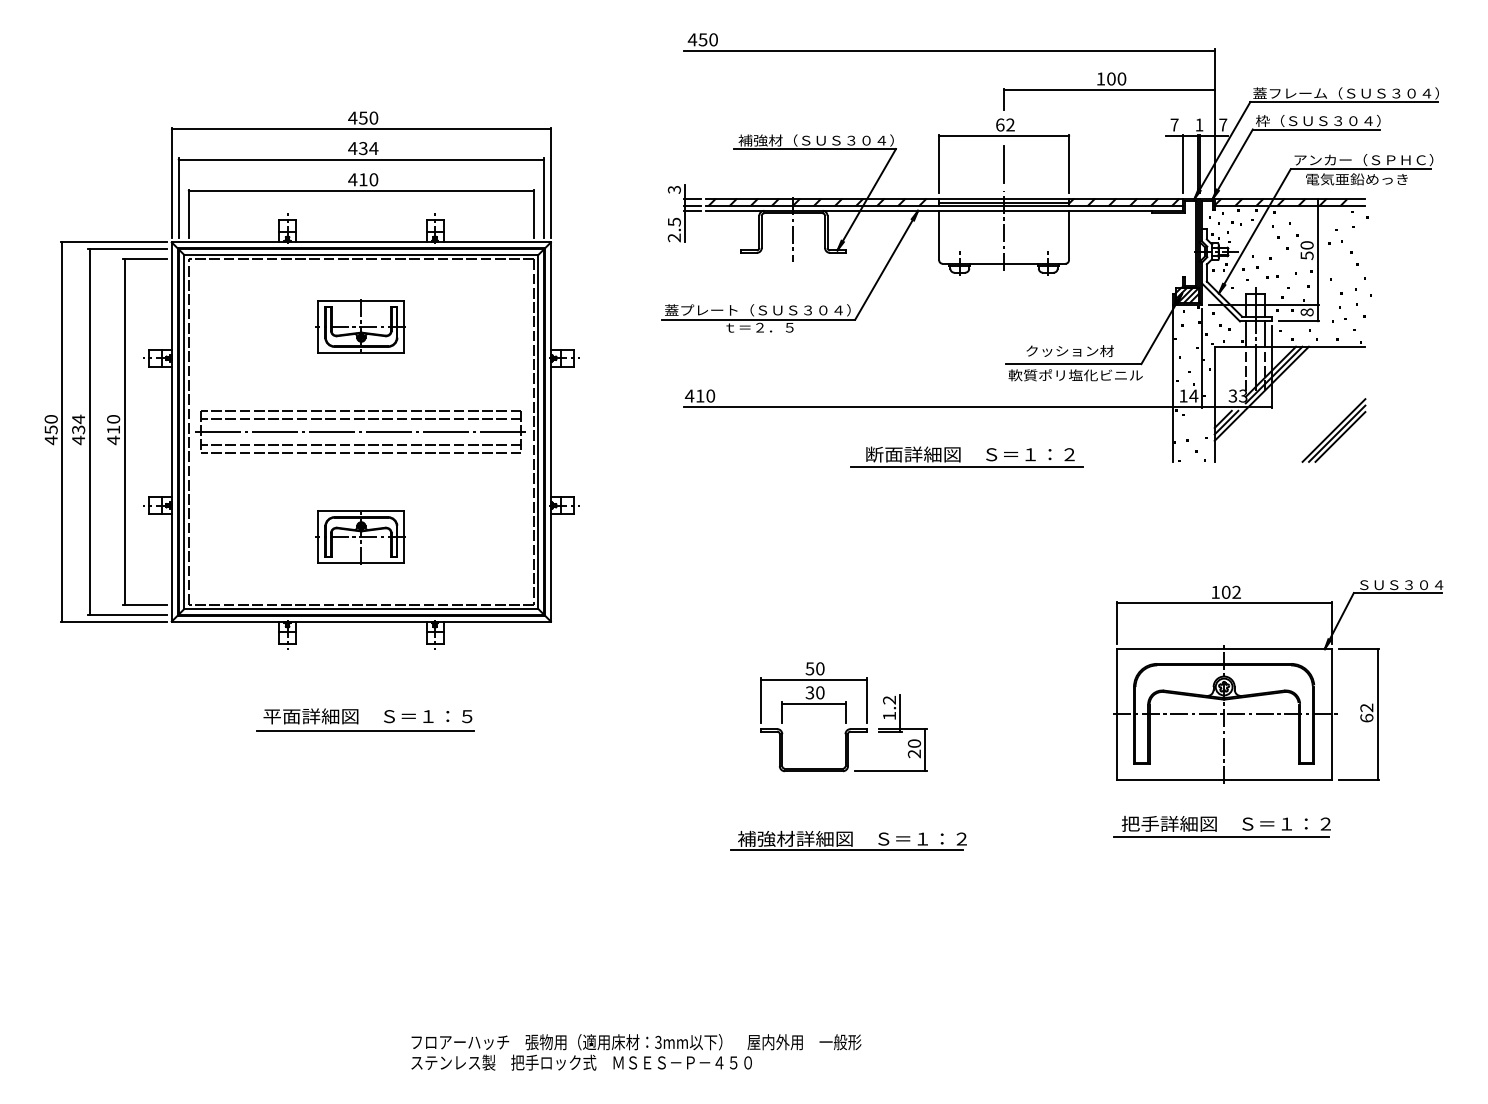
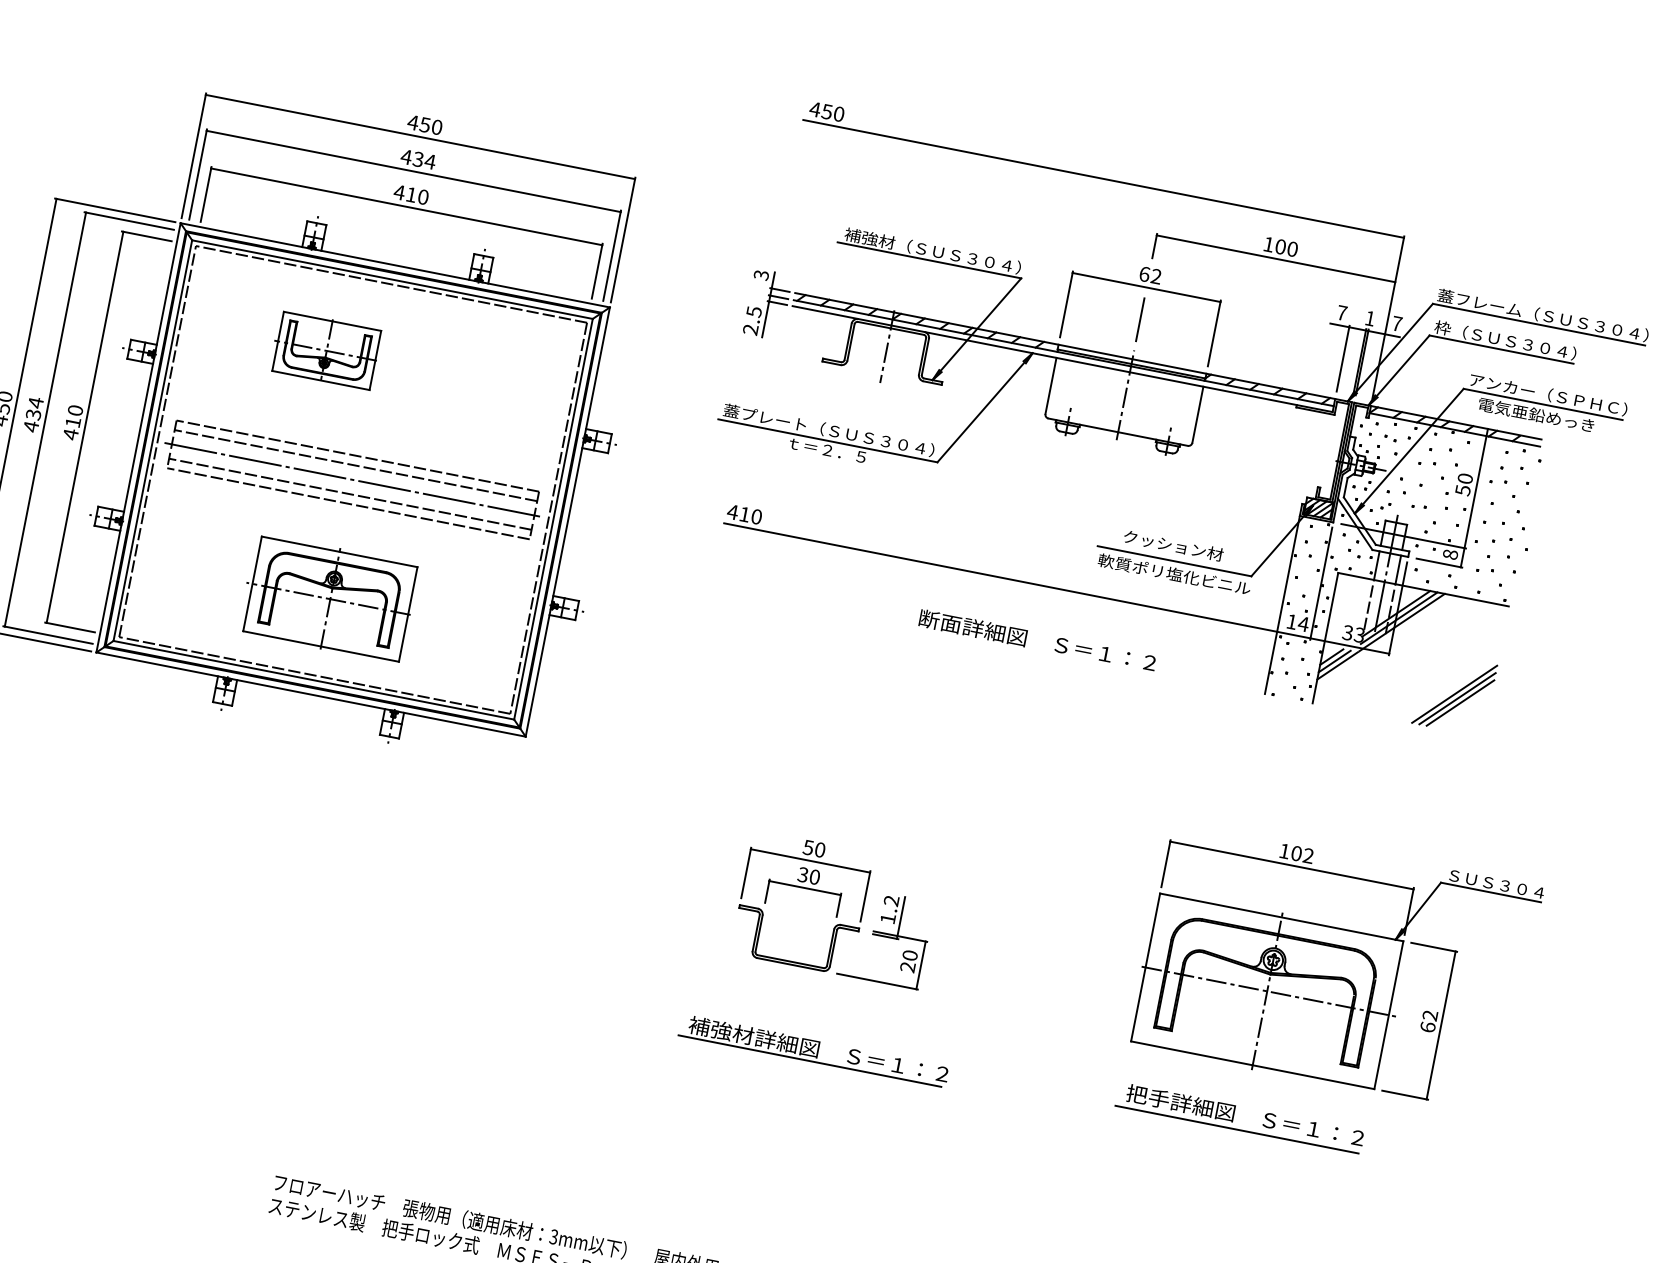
part: (360, 326) -> (325, 350), moved
line: (966, 466) -> (1030, 653), removed
part: (360, 537) -> (328, 599), size x1.6
part: (358, 719) -> (286, 804), removed

